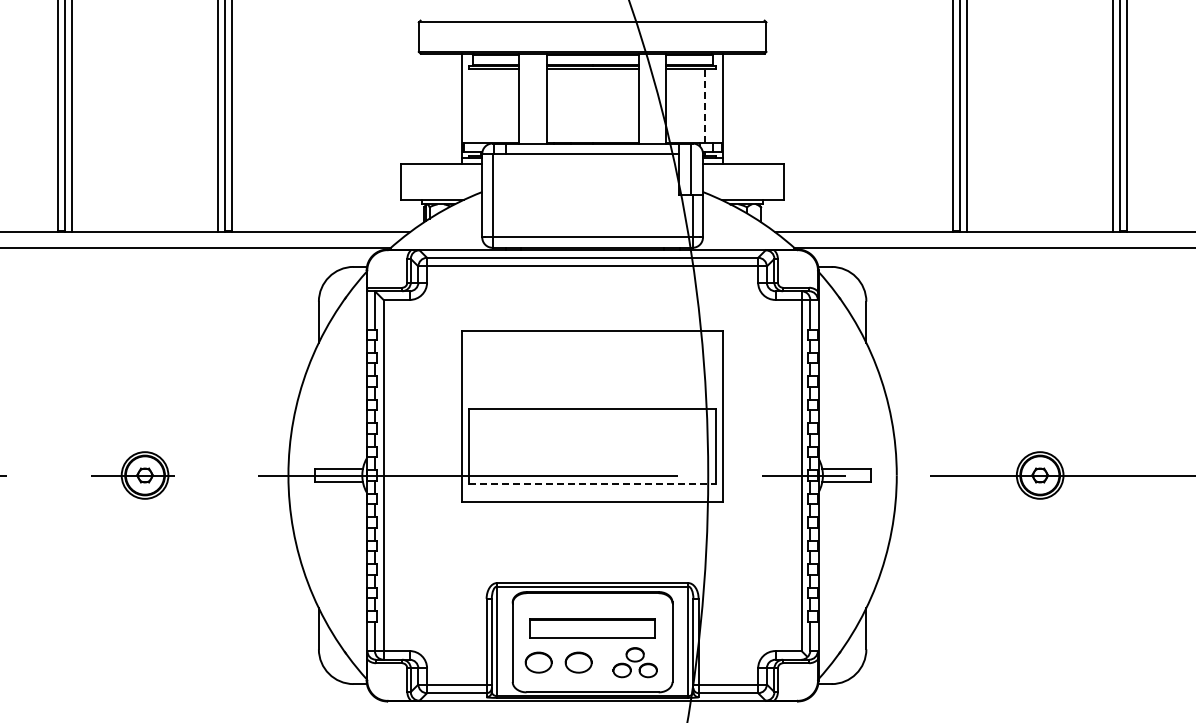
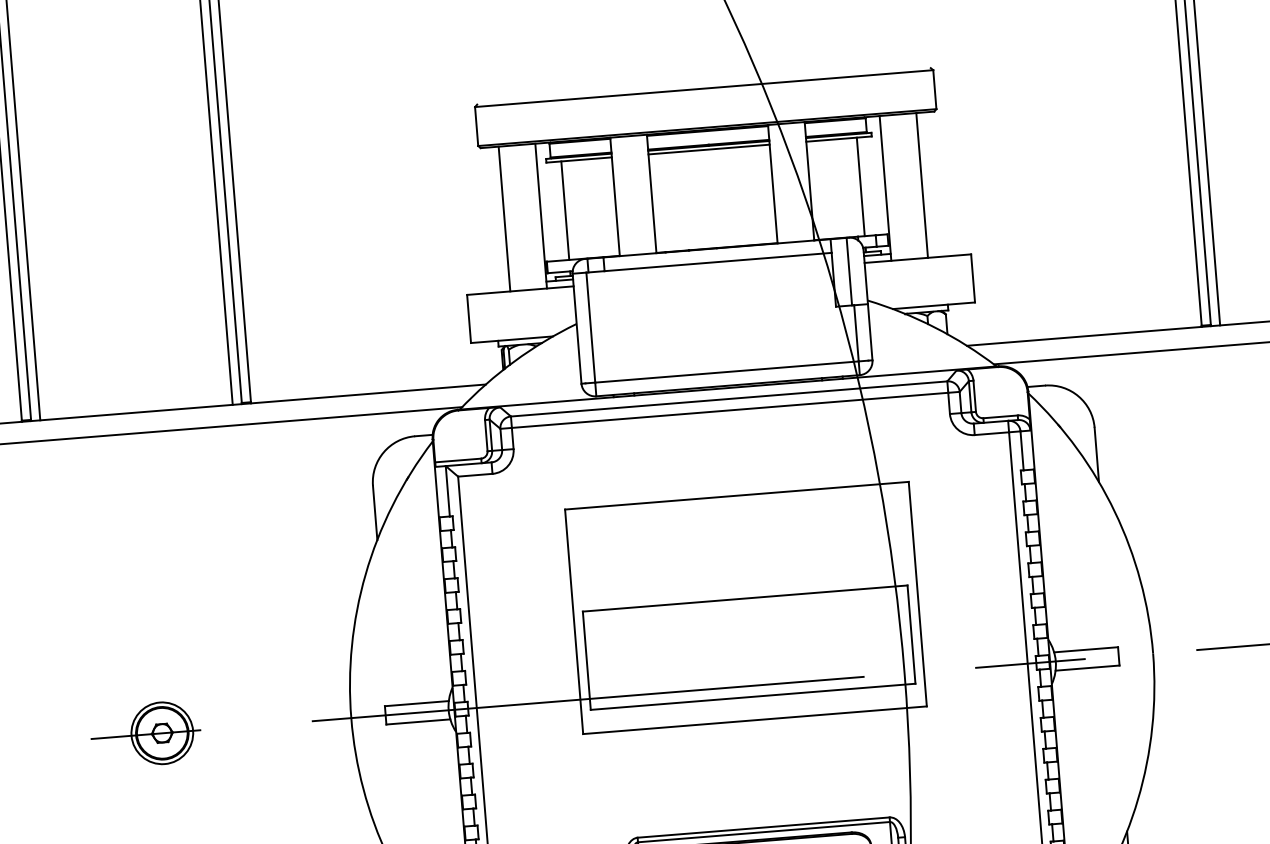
line: (480, 105) -> (565, 210), added
line: (704, 105) -> (860, 186), dashed -> solid
line: (434, 108) -> (504, 218), added
line: (751, 108) -> (922, 185), added
line: (593, 483) -> (754, 696), dashed -> solid

